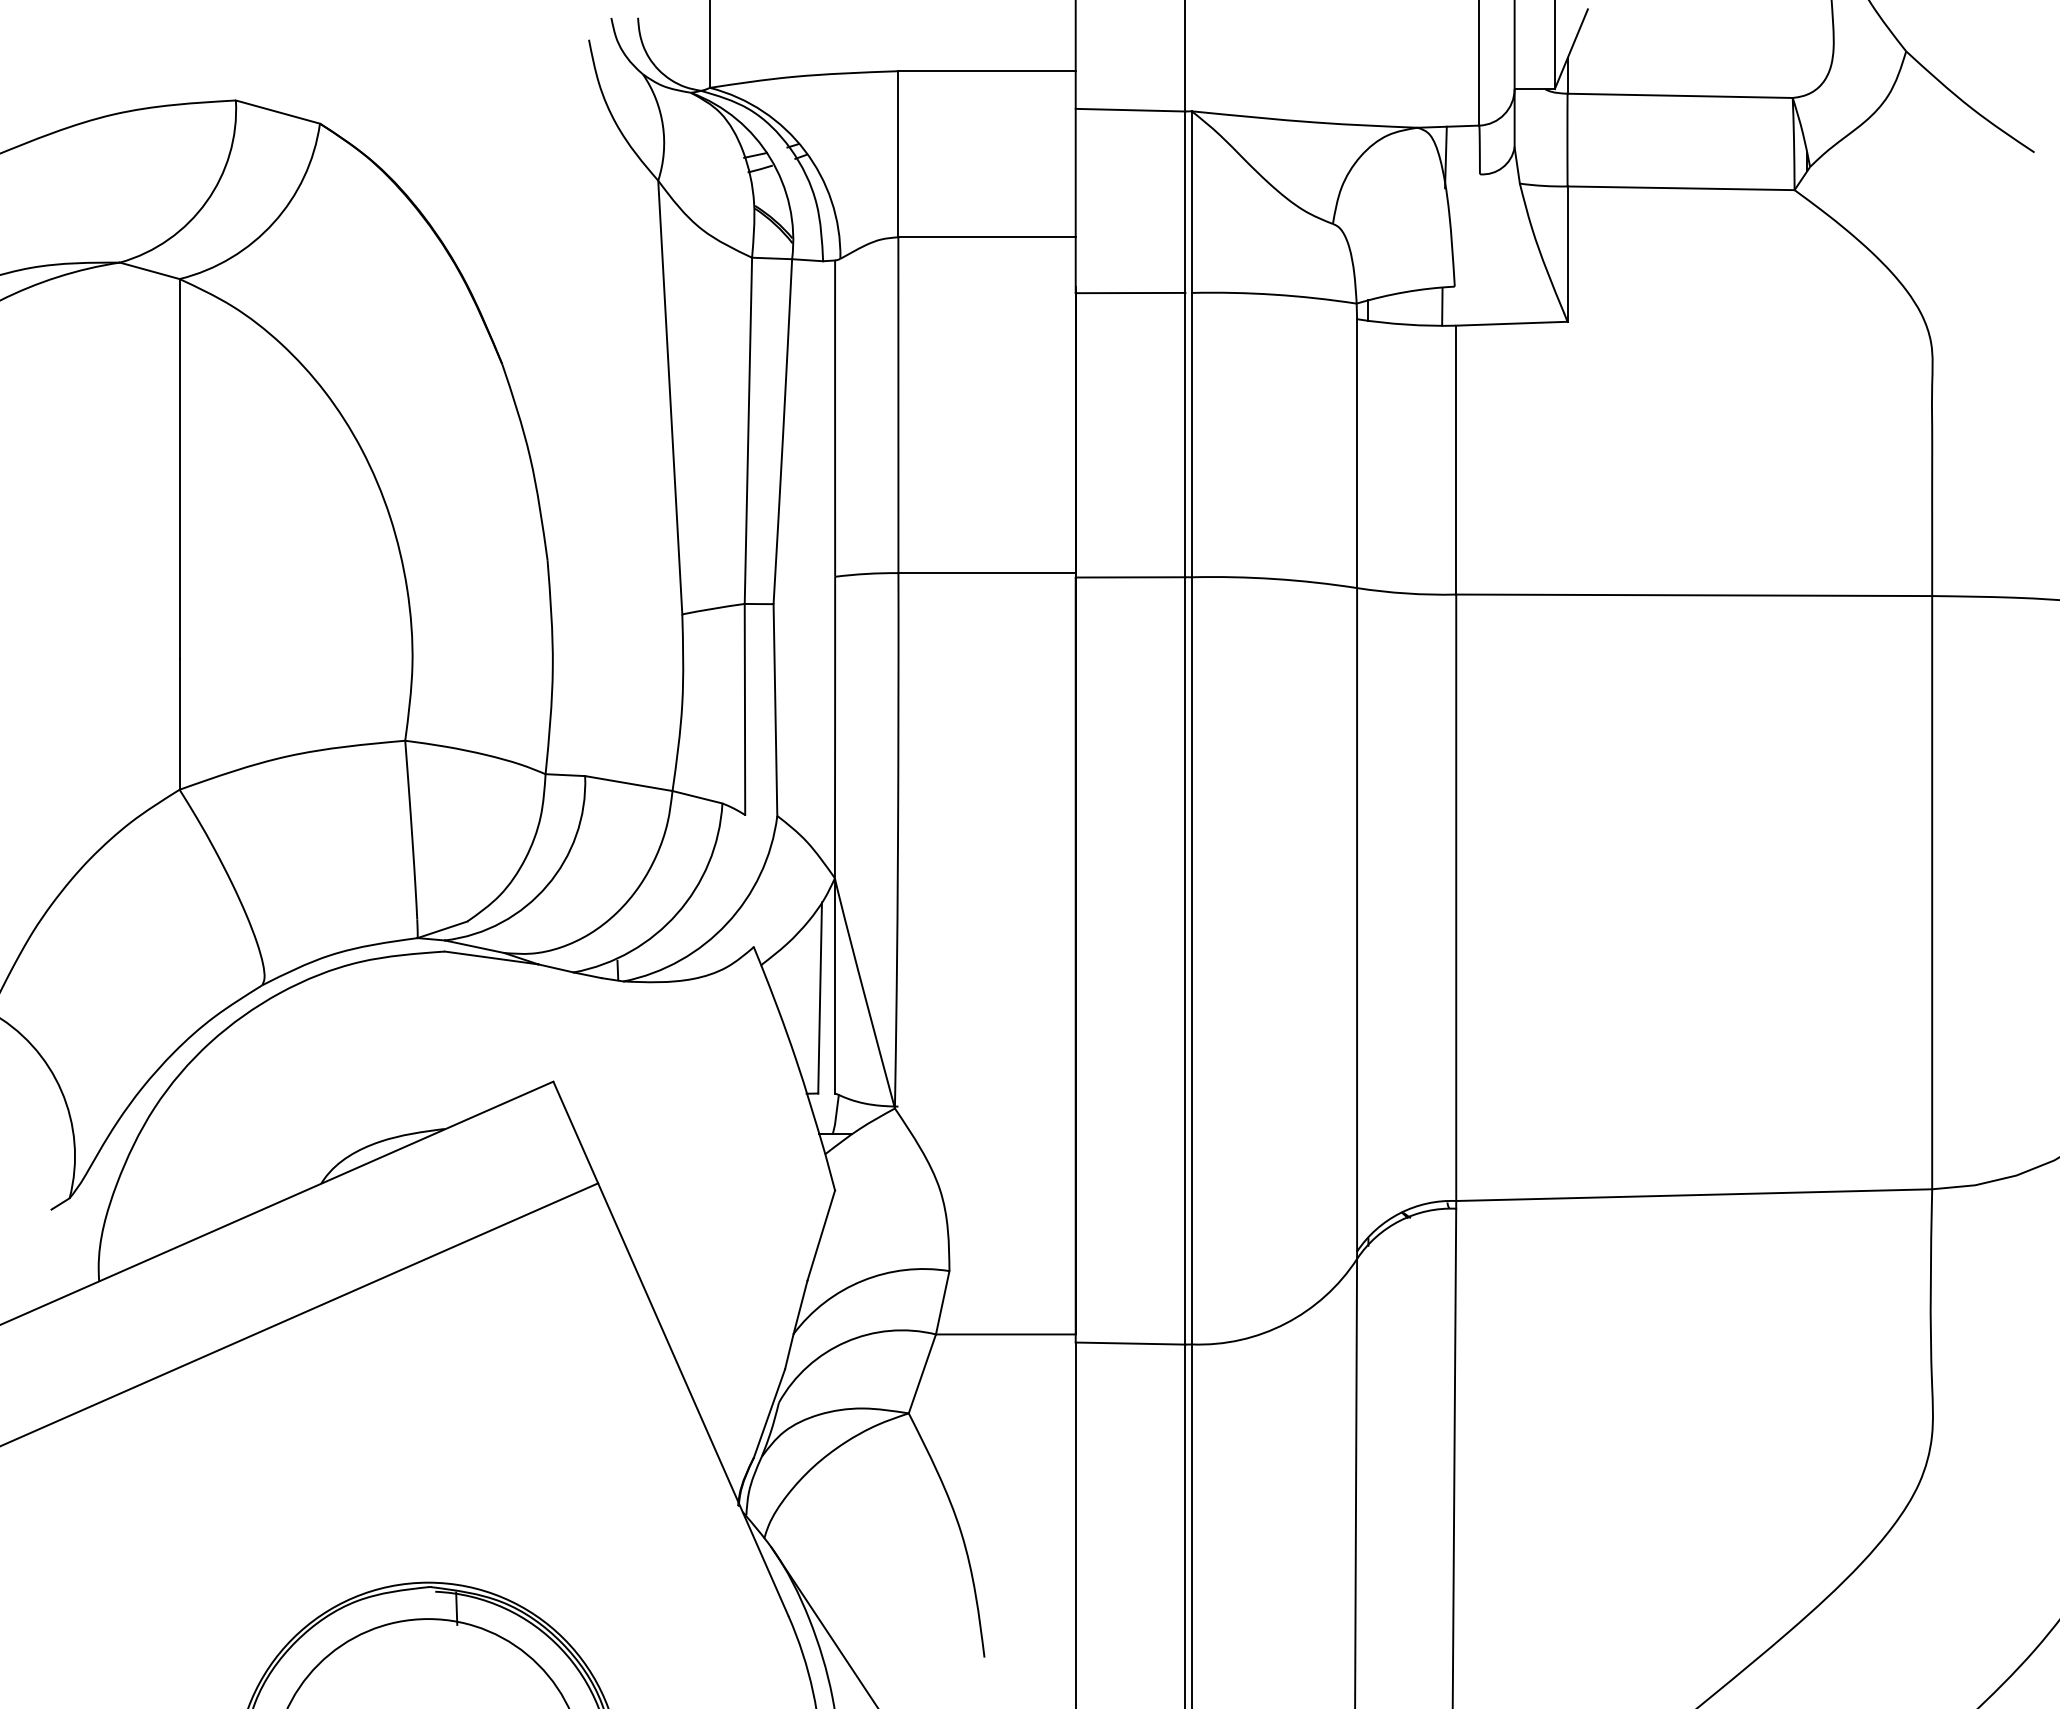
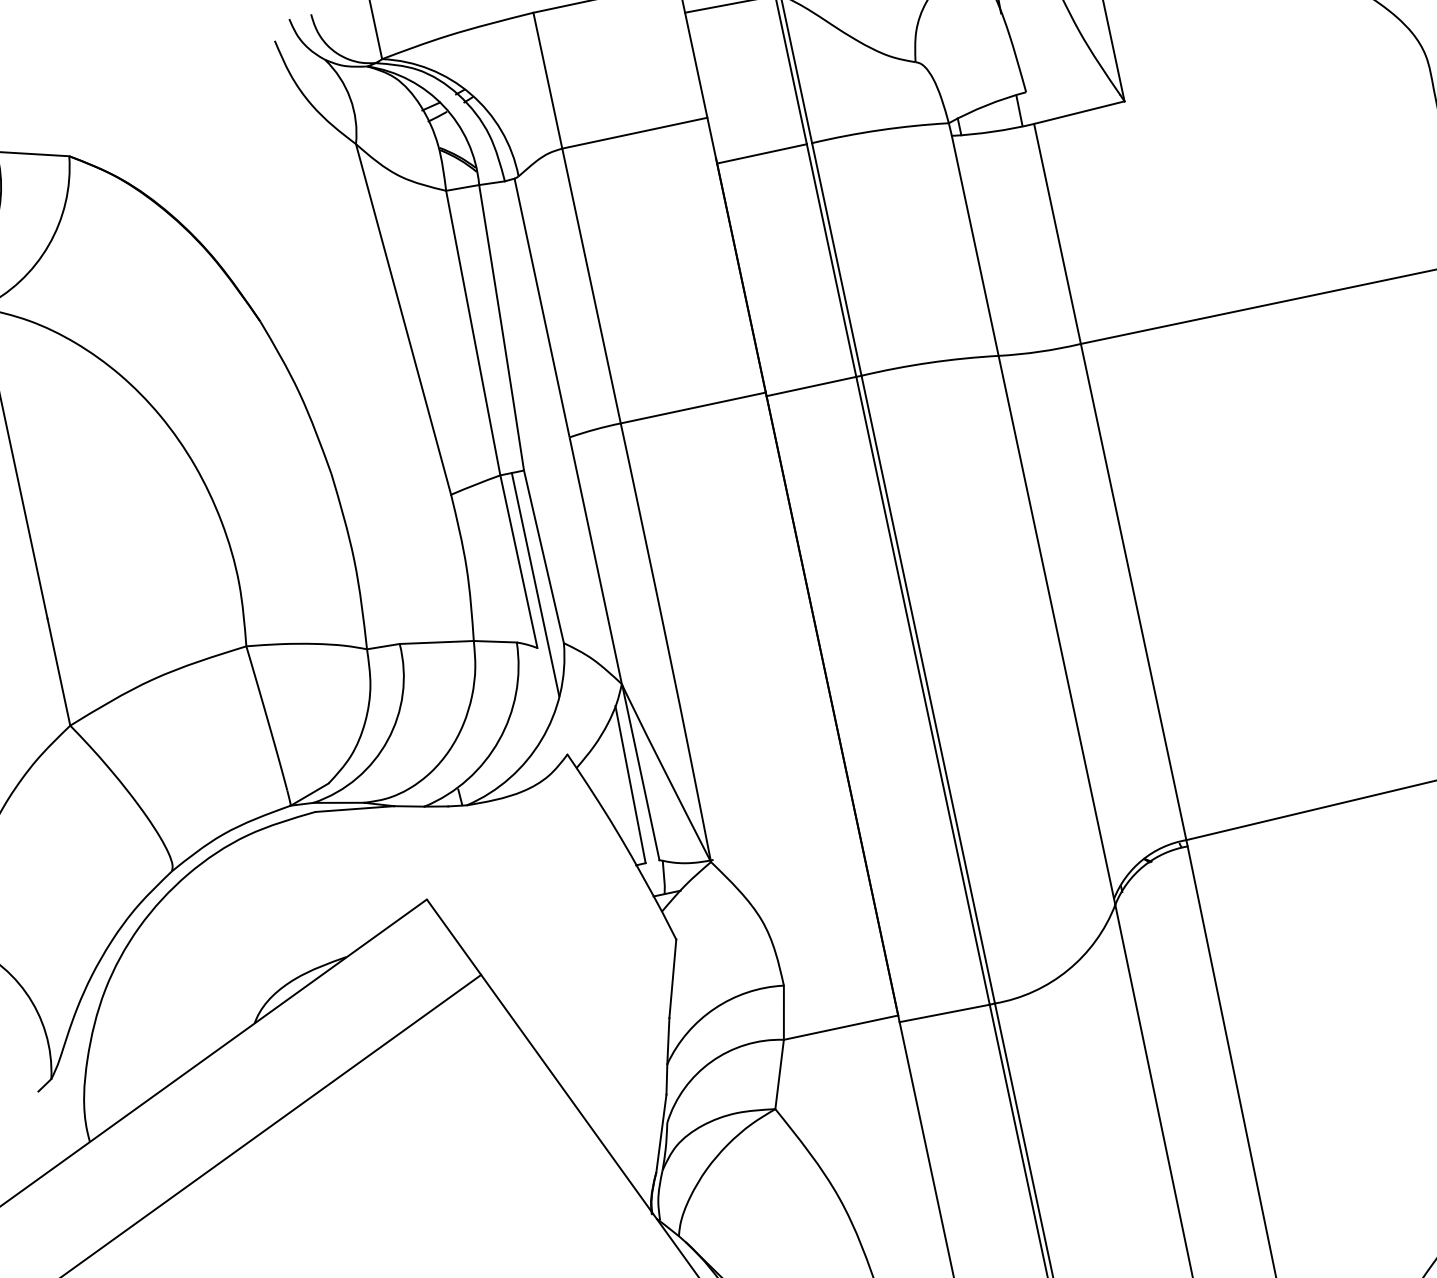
line: (758, 740) -> (535, 584), added

